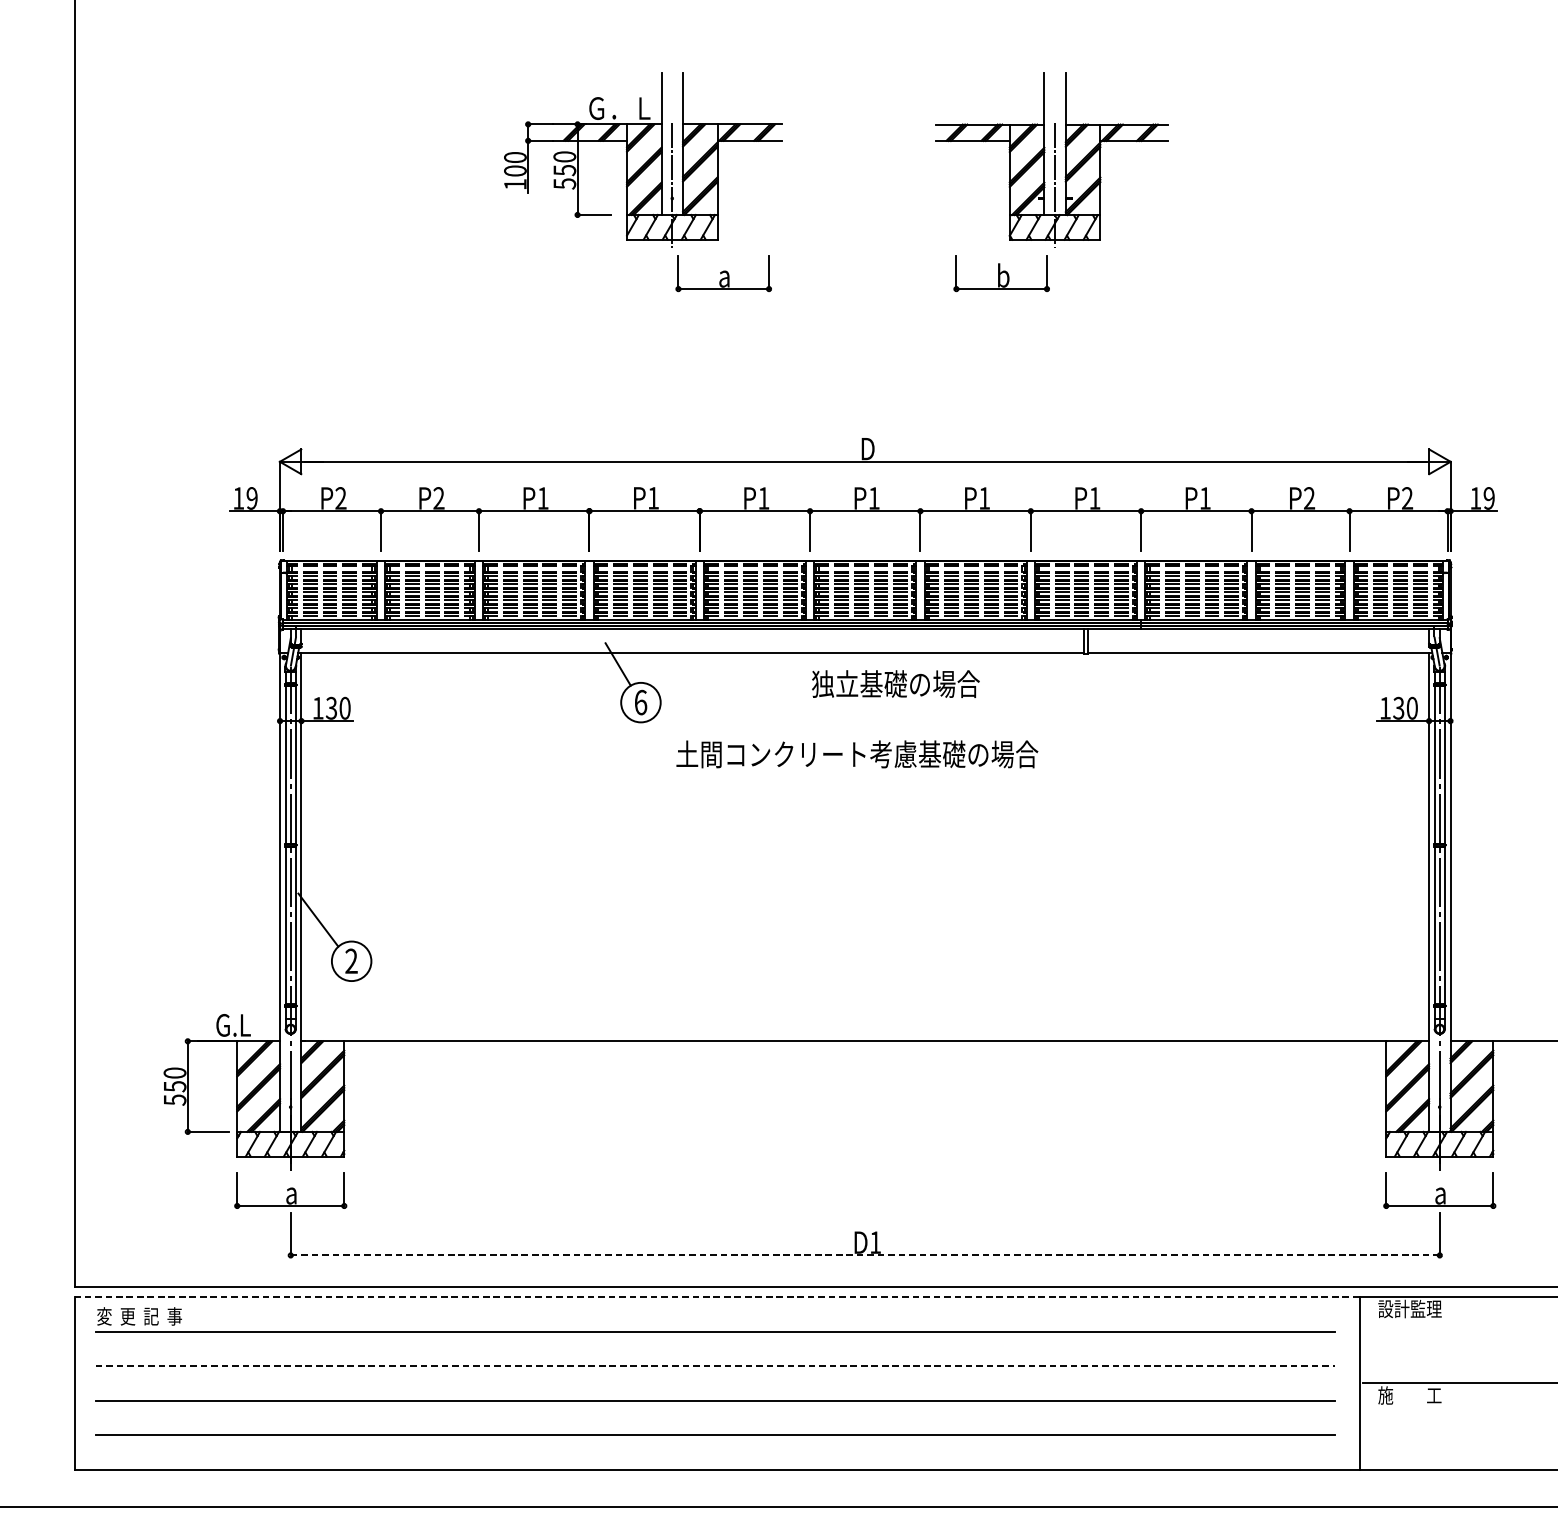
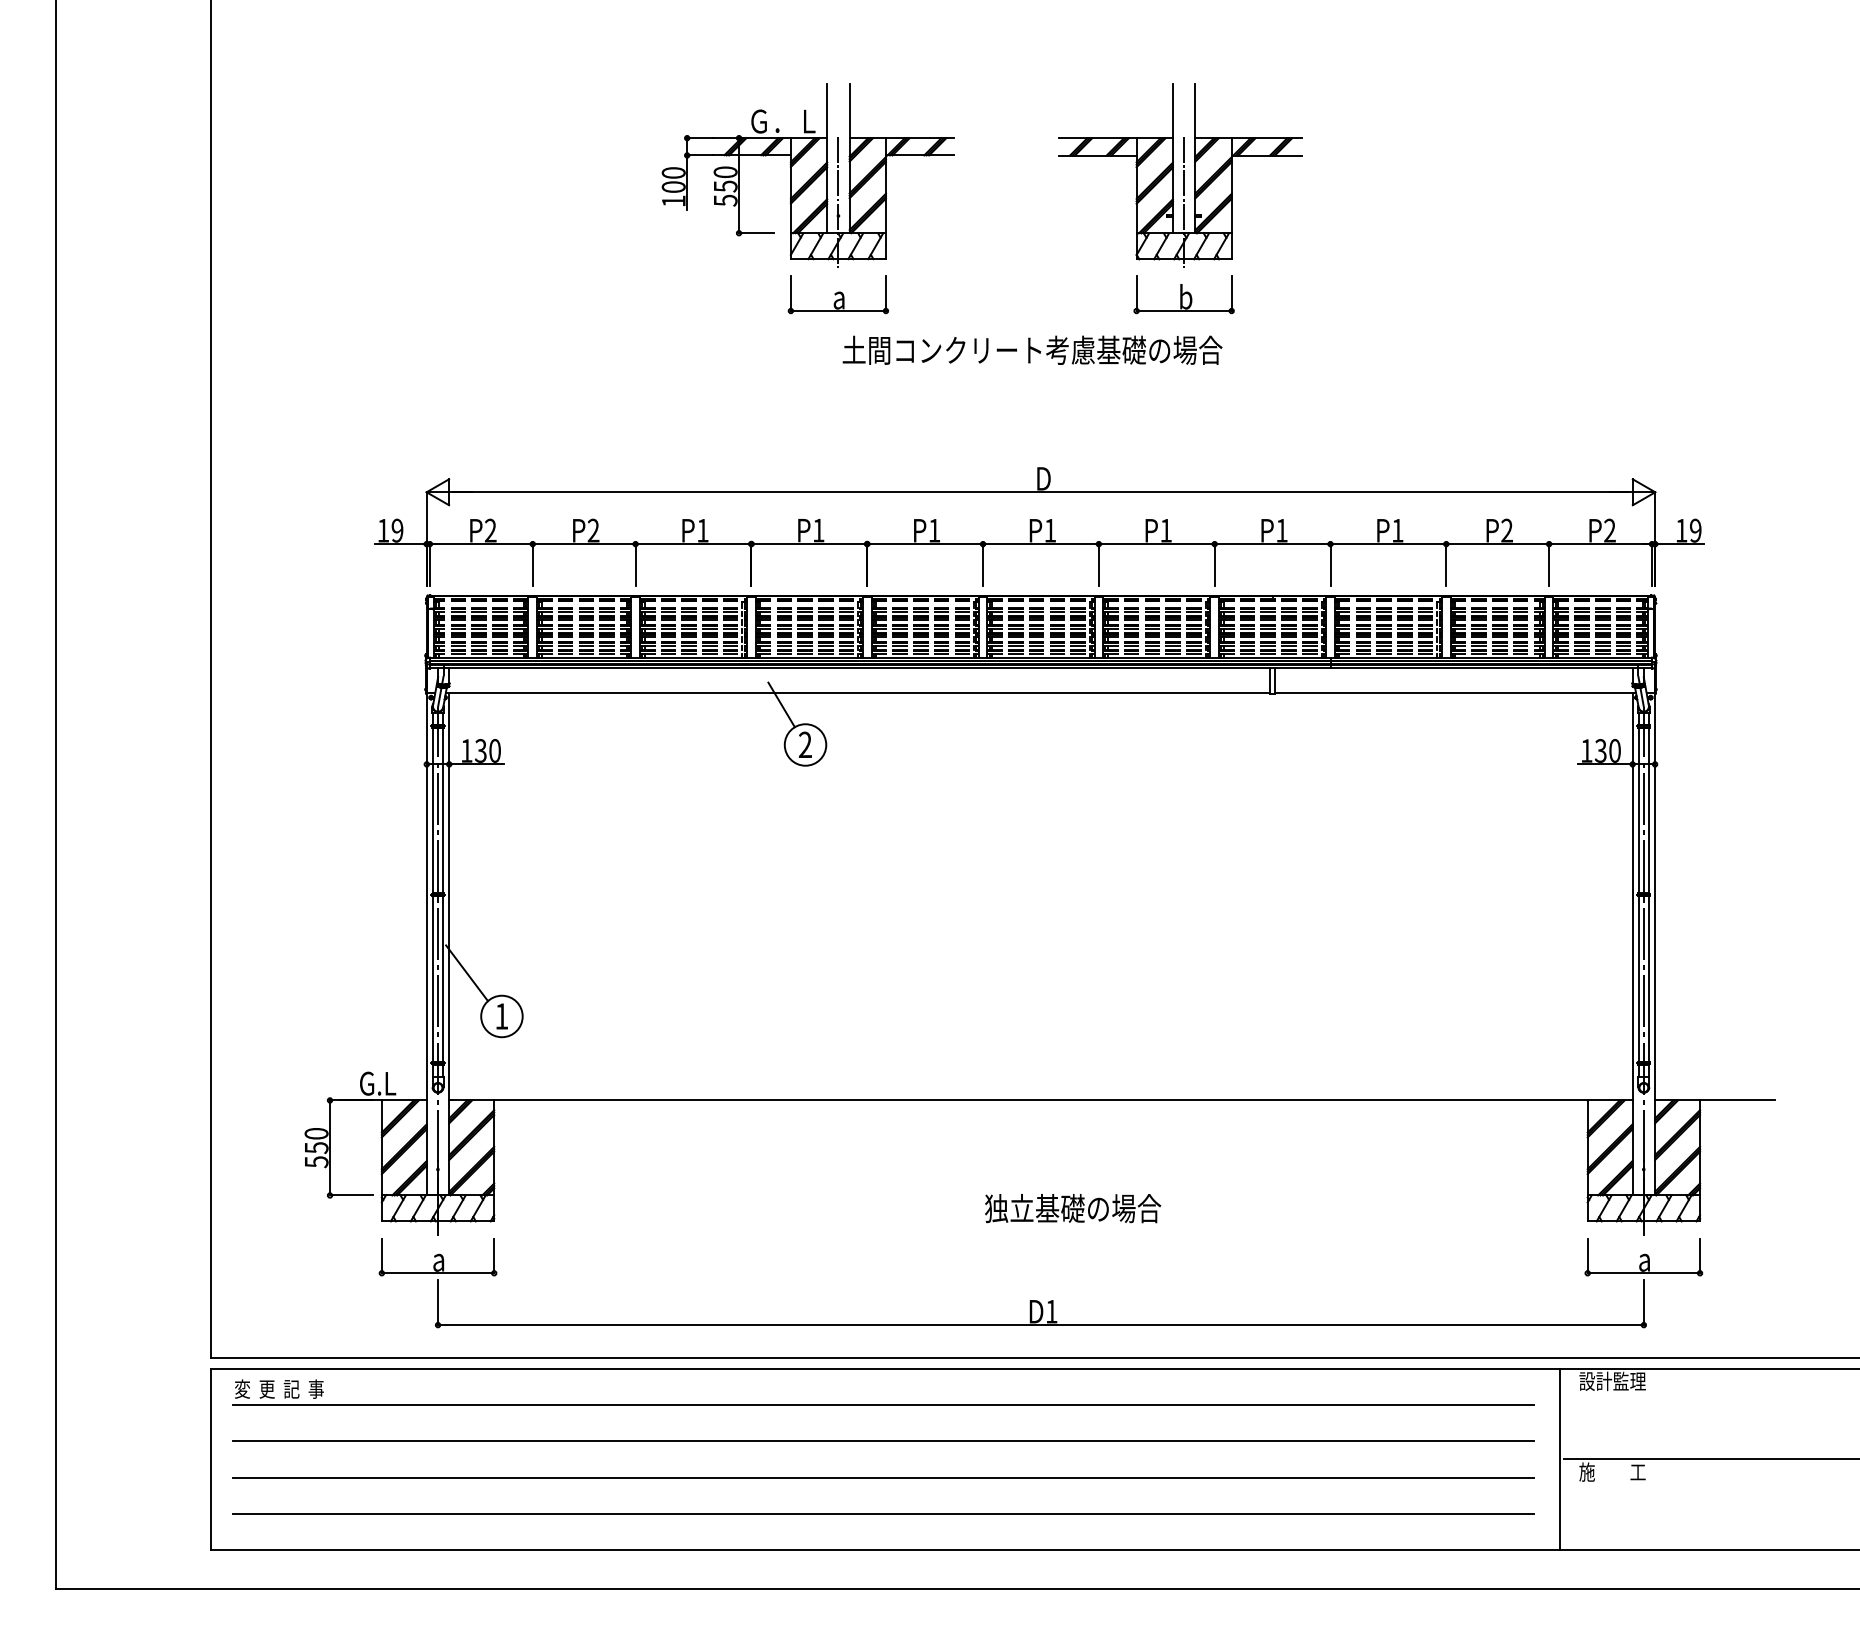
part: (1051, 159) -> (1180, 175), moved
part: (722, 273) -> (837, 294), moved
text: (896, 684) -> (1073, 1208), moved
text: (640, 702) -> (805, 744), 6 -> 2
text: (857, 753) -> (1032, 349), moved
text: (351, 961) -> (501, 1016), 2 -> 1
line: (864, 1255) -> (1040, 1325), dashed -> solid
line: (717, 1296) -> (885, 1368), dashed -> solid
line: (716, 1366) -> (884, 1441), dashed -> solid

